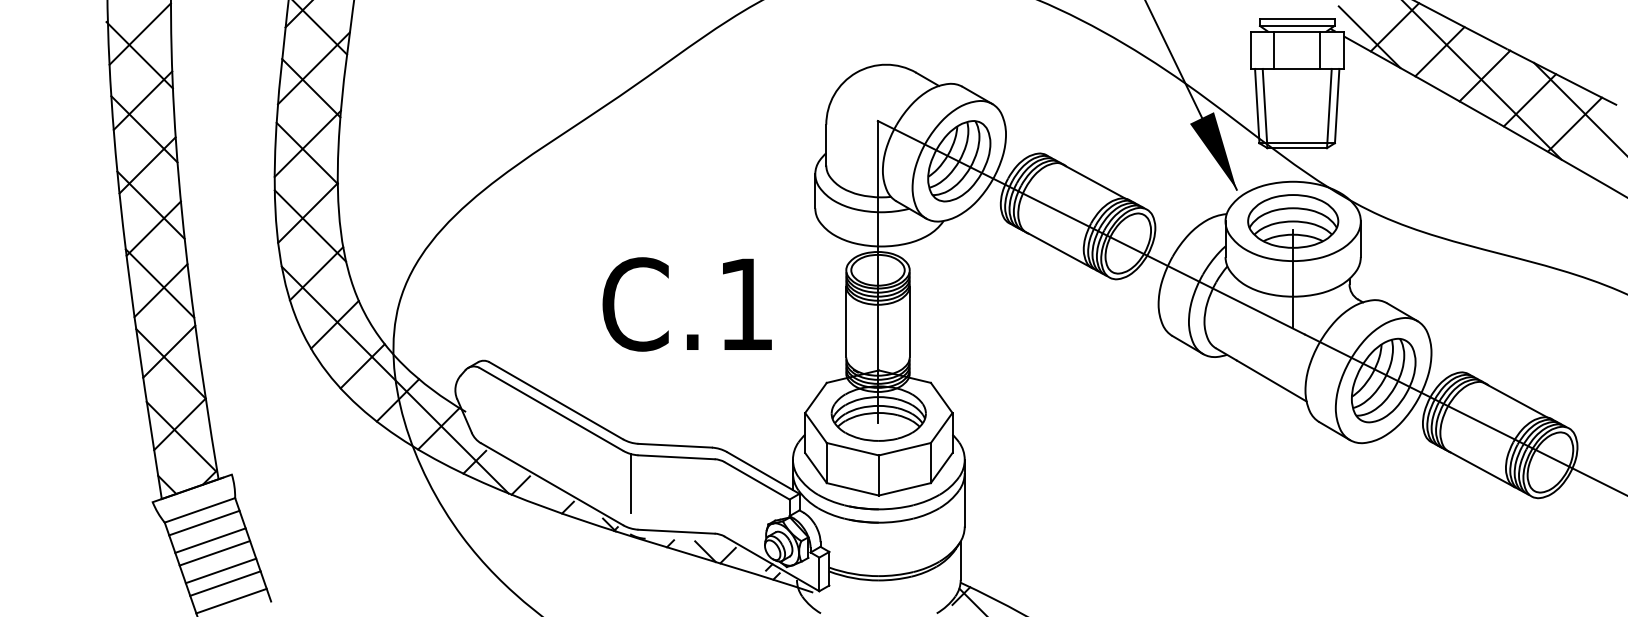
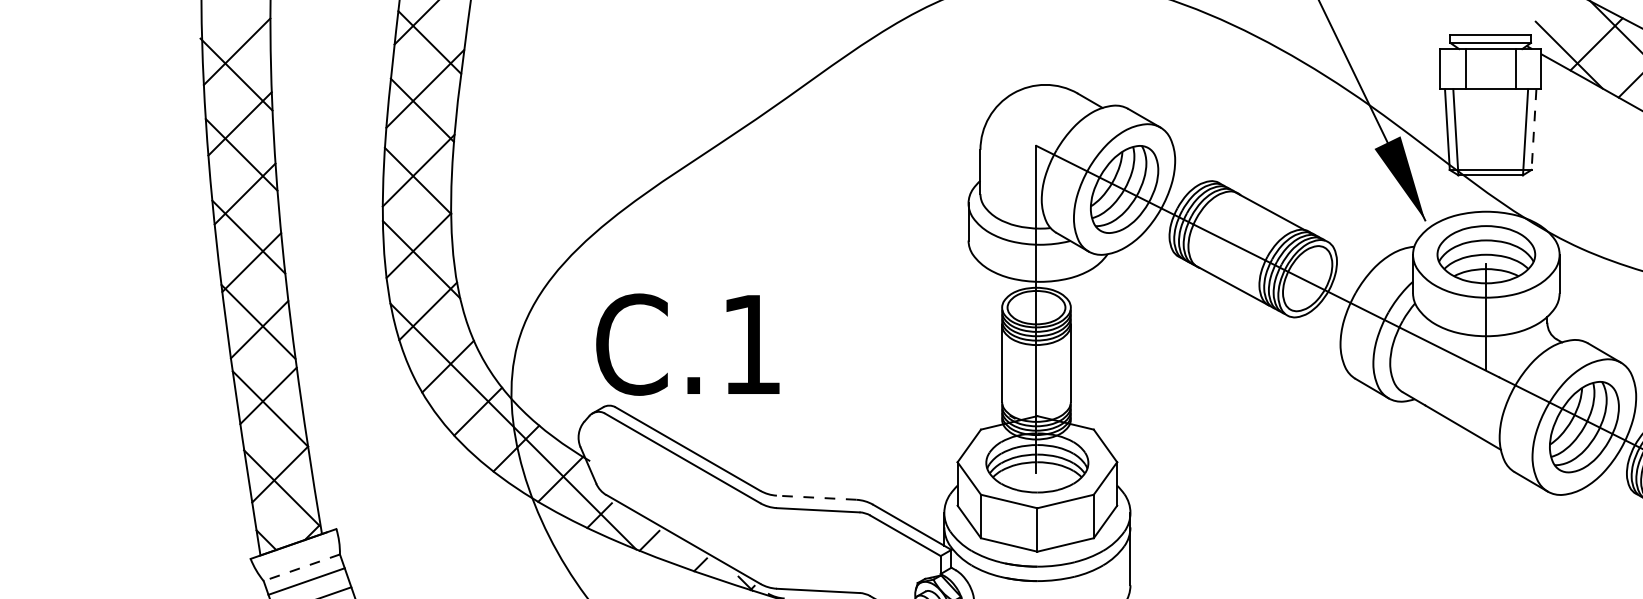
line: (1337, 106) -> (1534, 130), solid -> dashed
text: (686, 304) -> (687, 344), moved
line: (675, 445) -> (817, 497), solid -> dashed
line: (630, 483) -> (768, 538), removed
line: (199, 510) -> (301, 567), solid -> dashed

